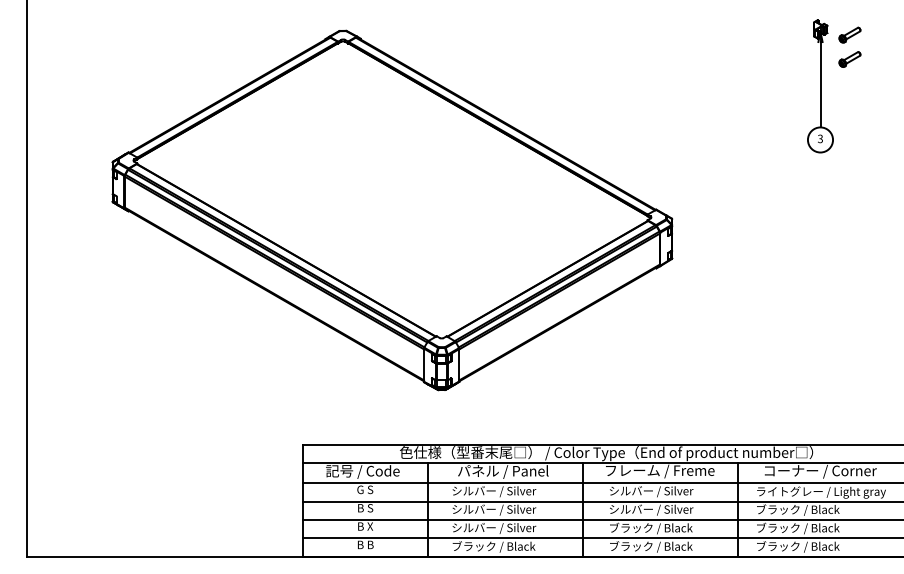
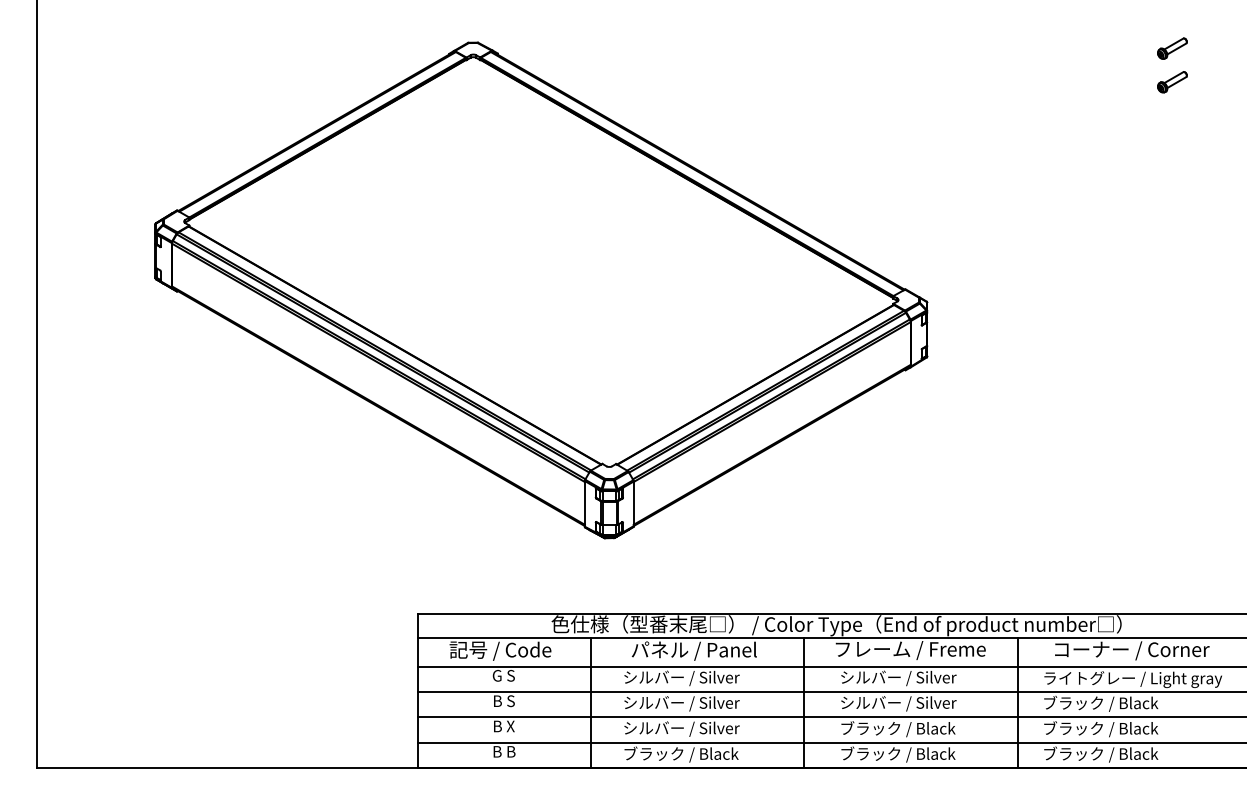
part: (820, 86) -> (1131, 119), removed

